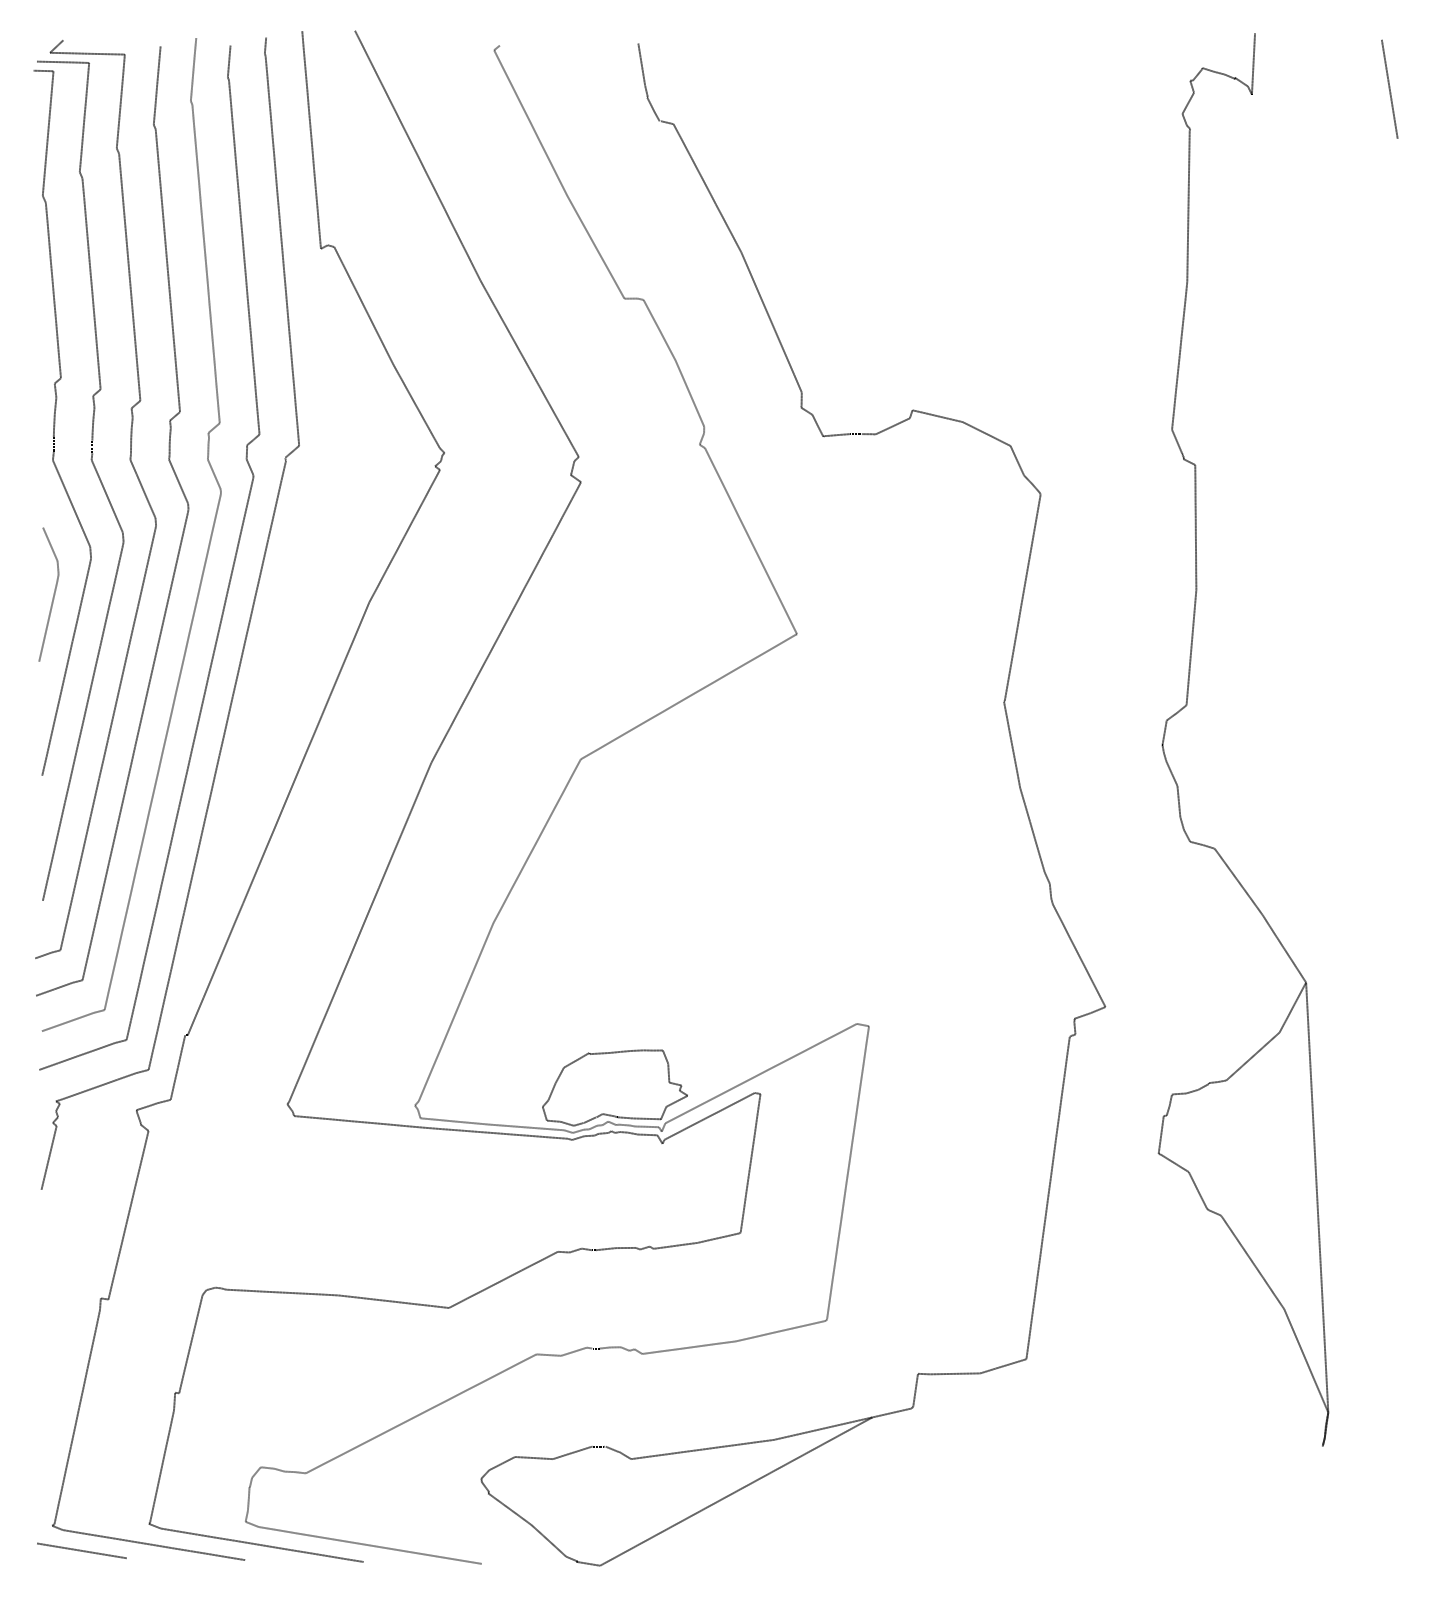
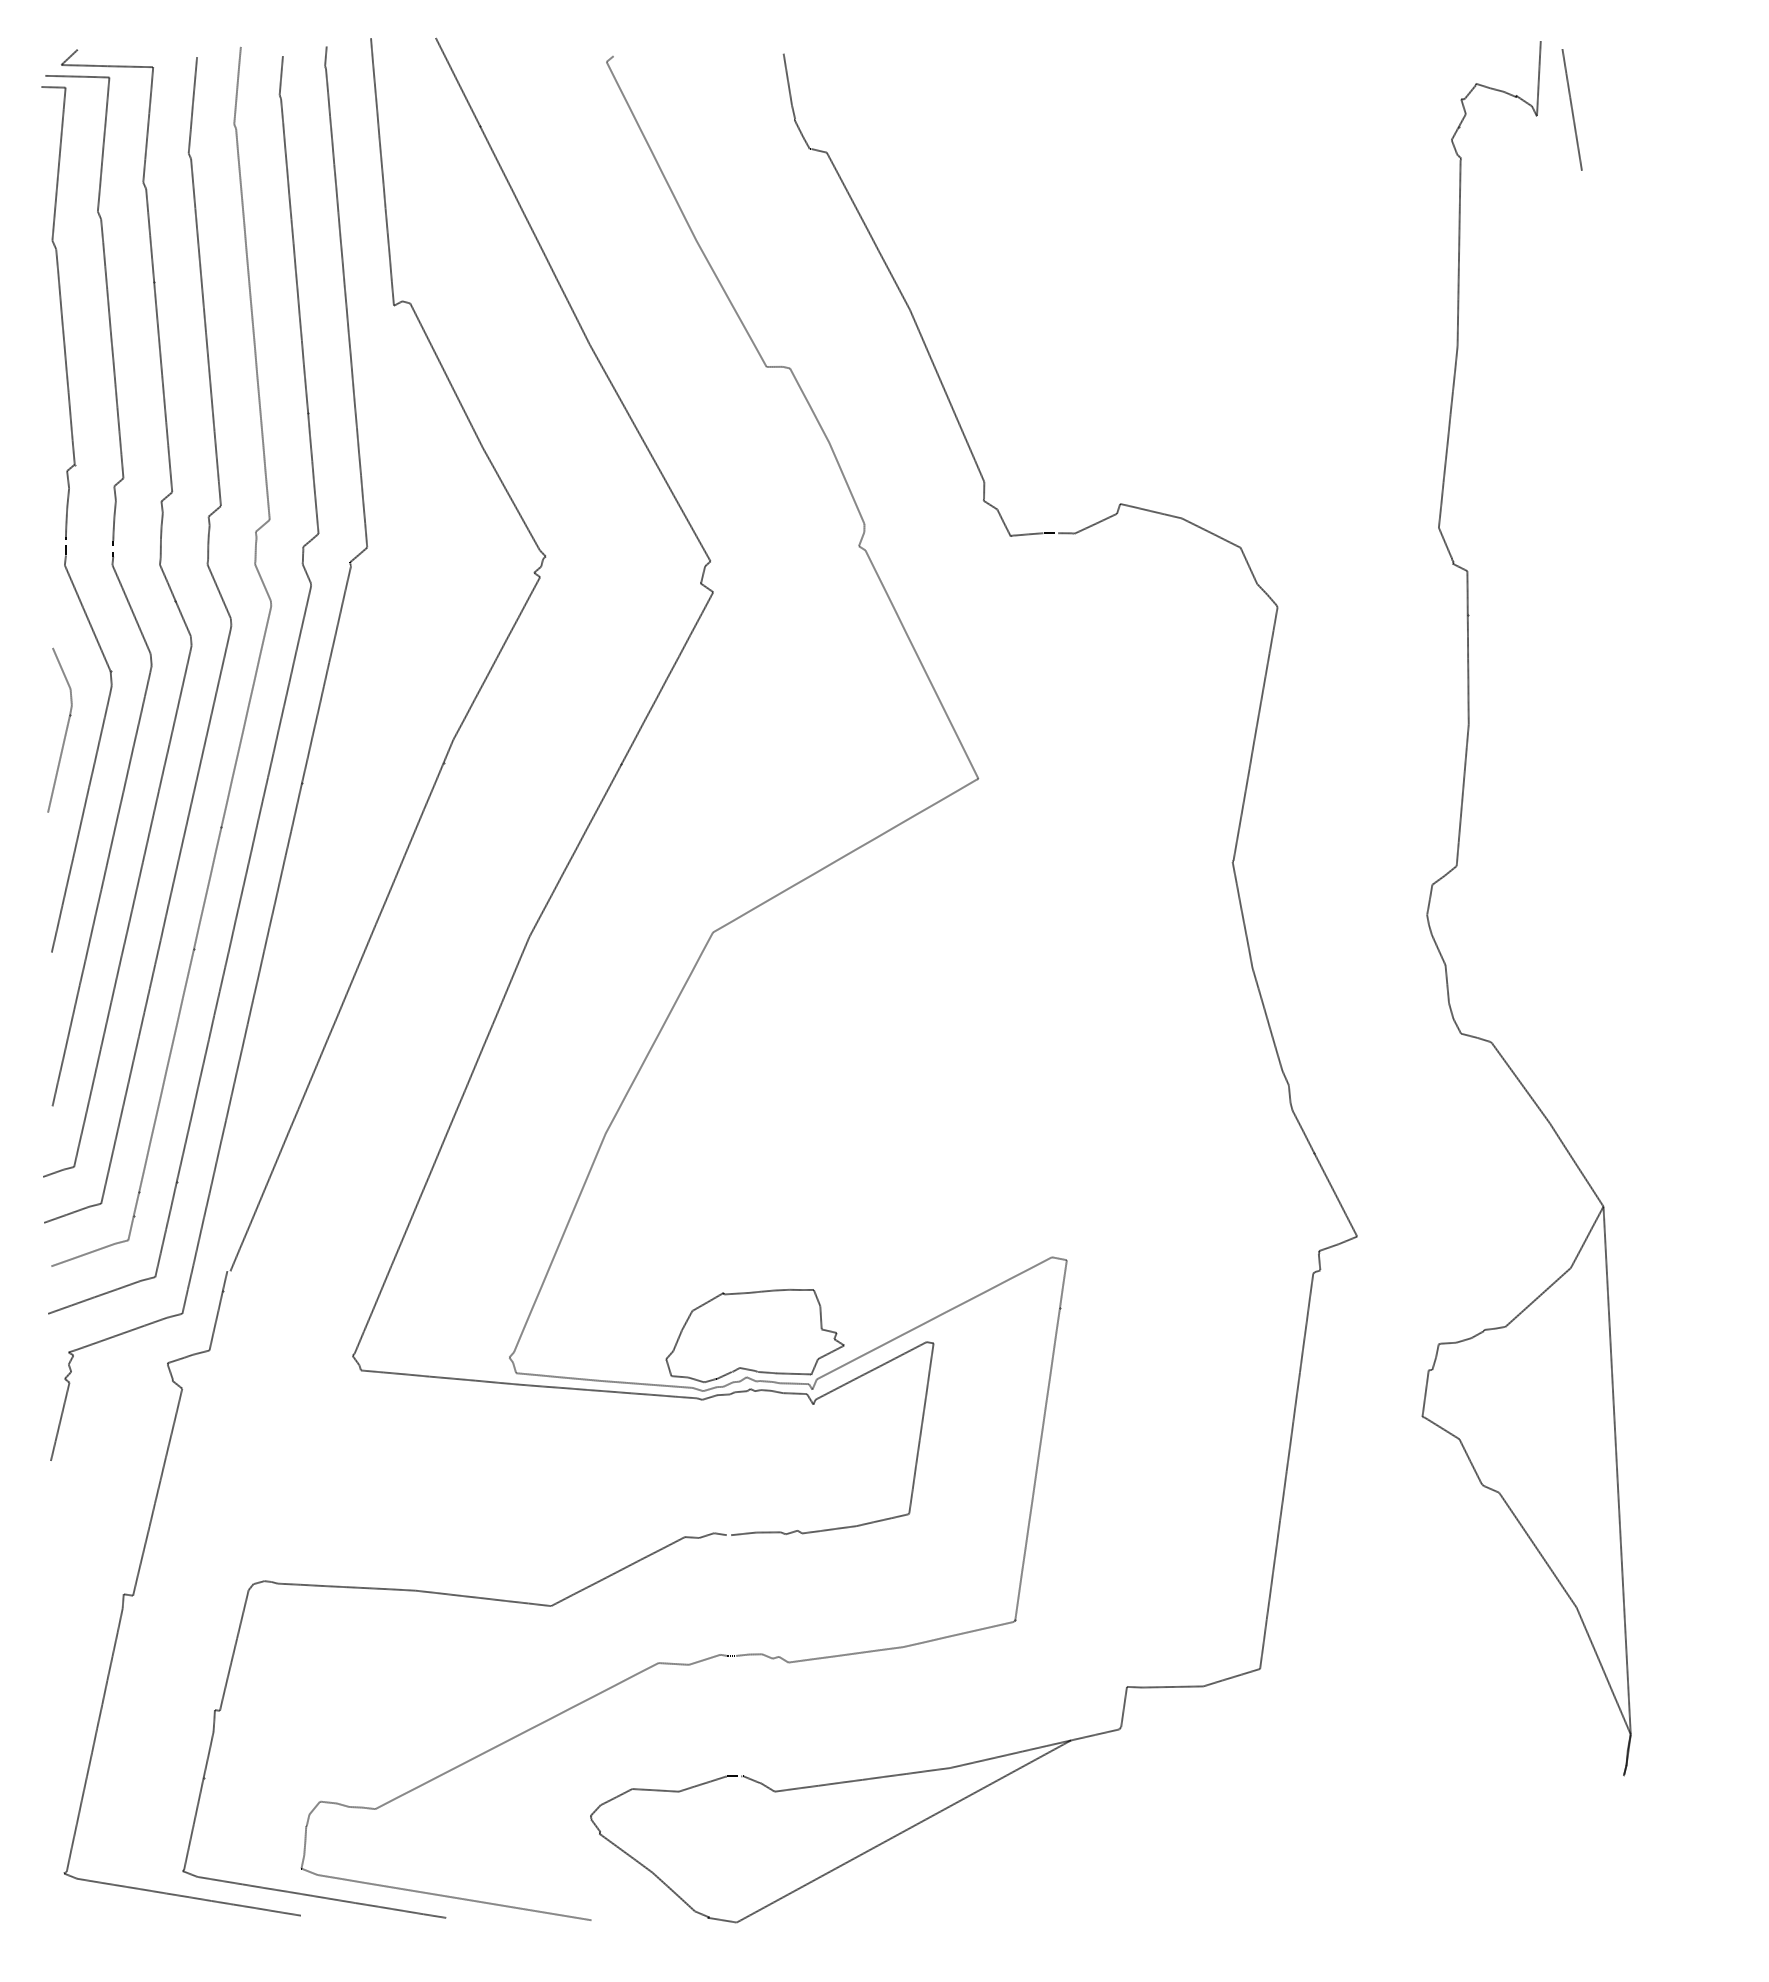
line: (1389, 89) -> (1571, 109), moved
line: (81, 1551) -> (100, 1904), removed

